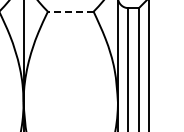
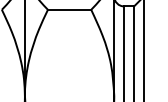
line: (70, 11) -> (69, 9), dashed -> solid

